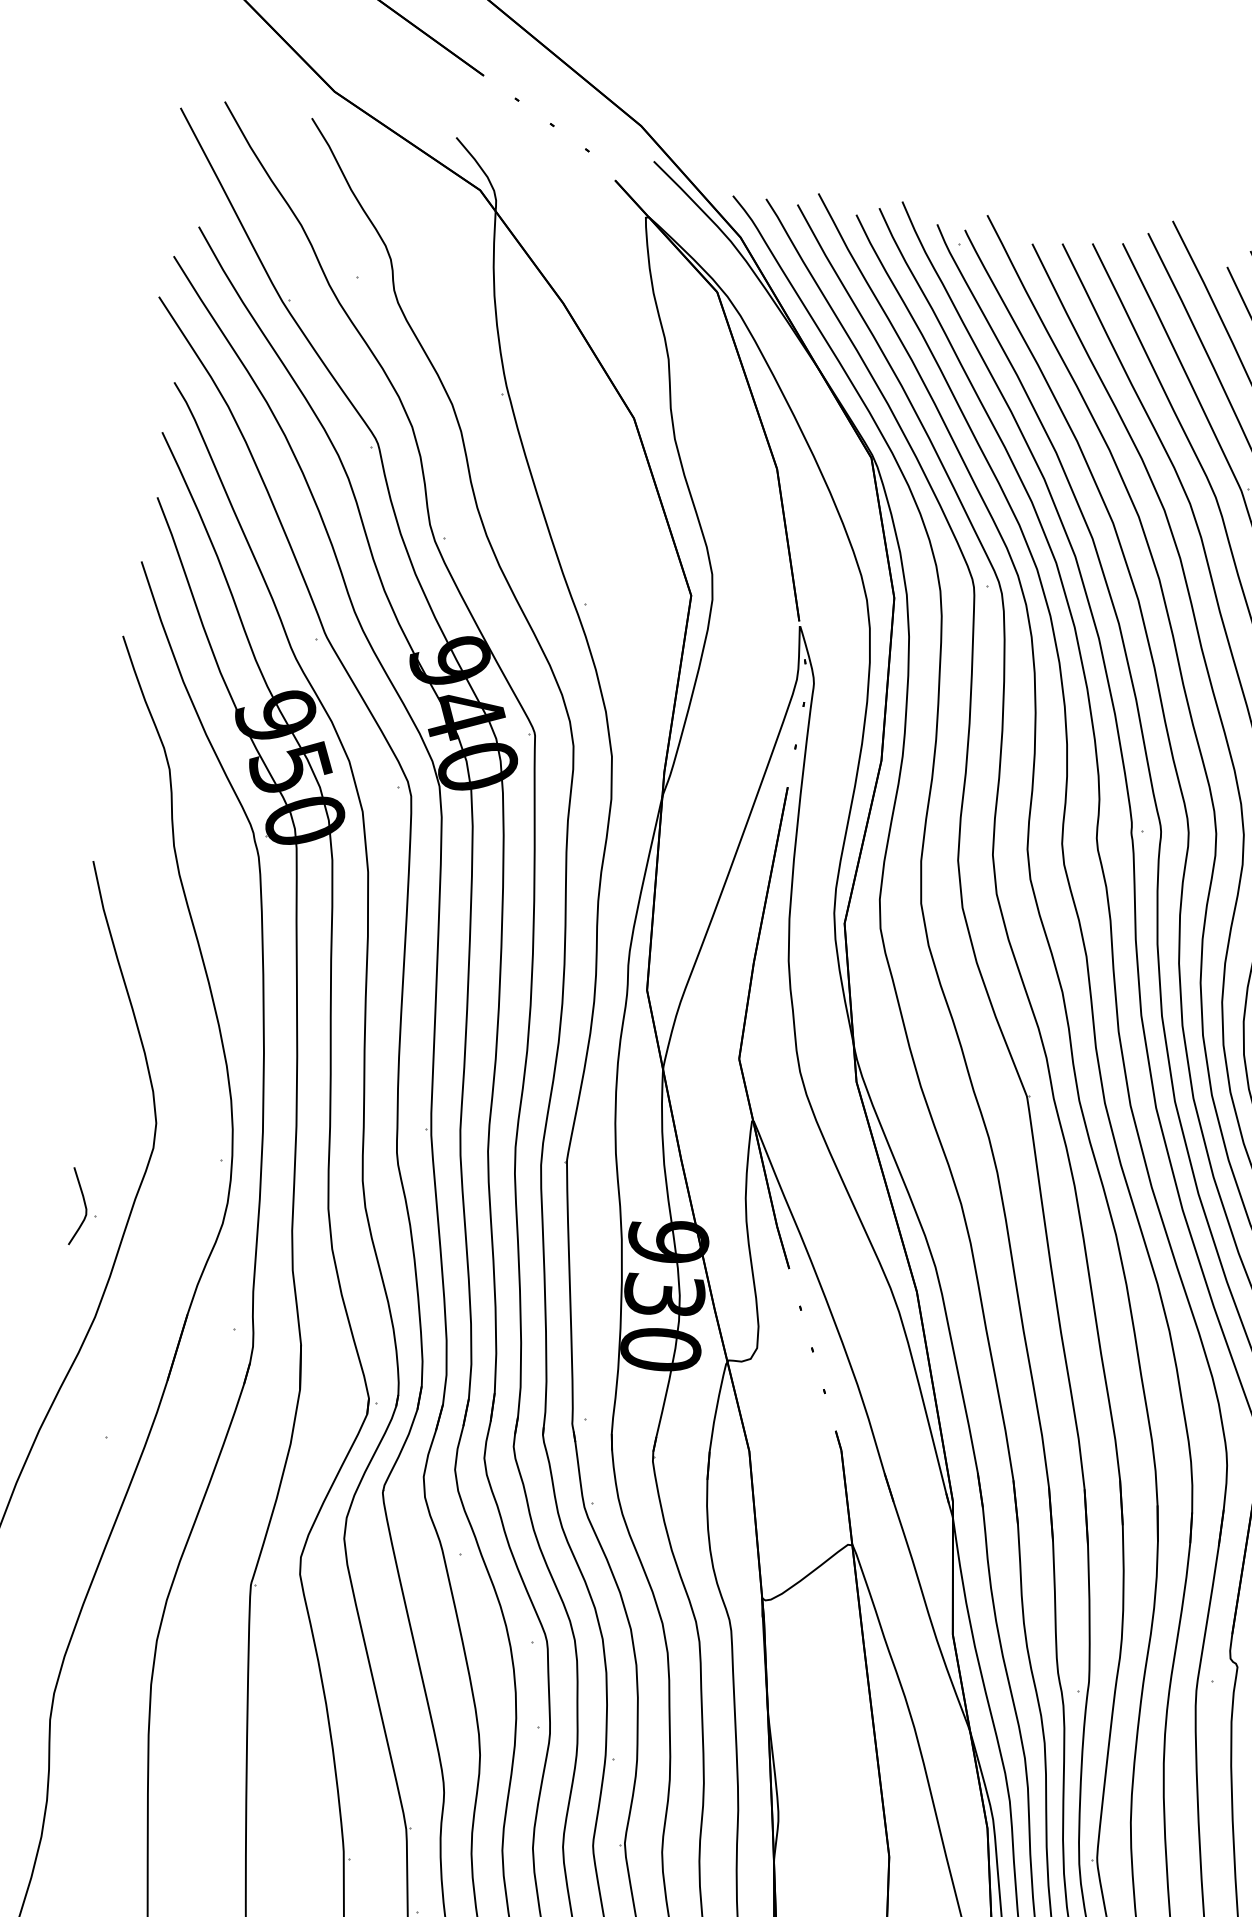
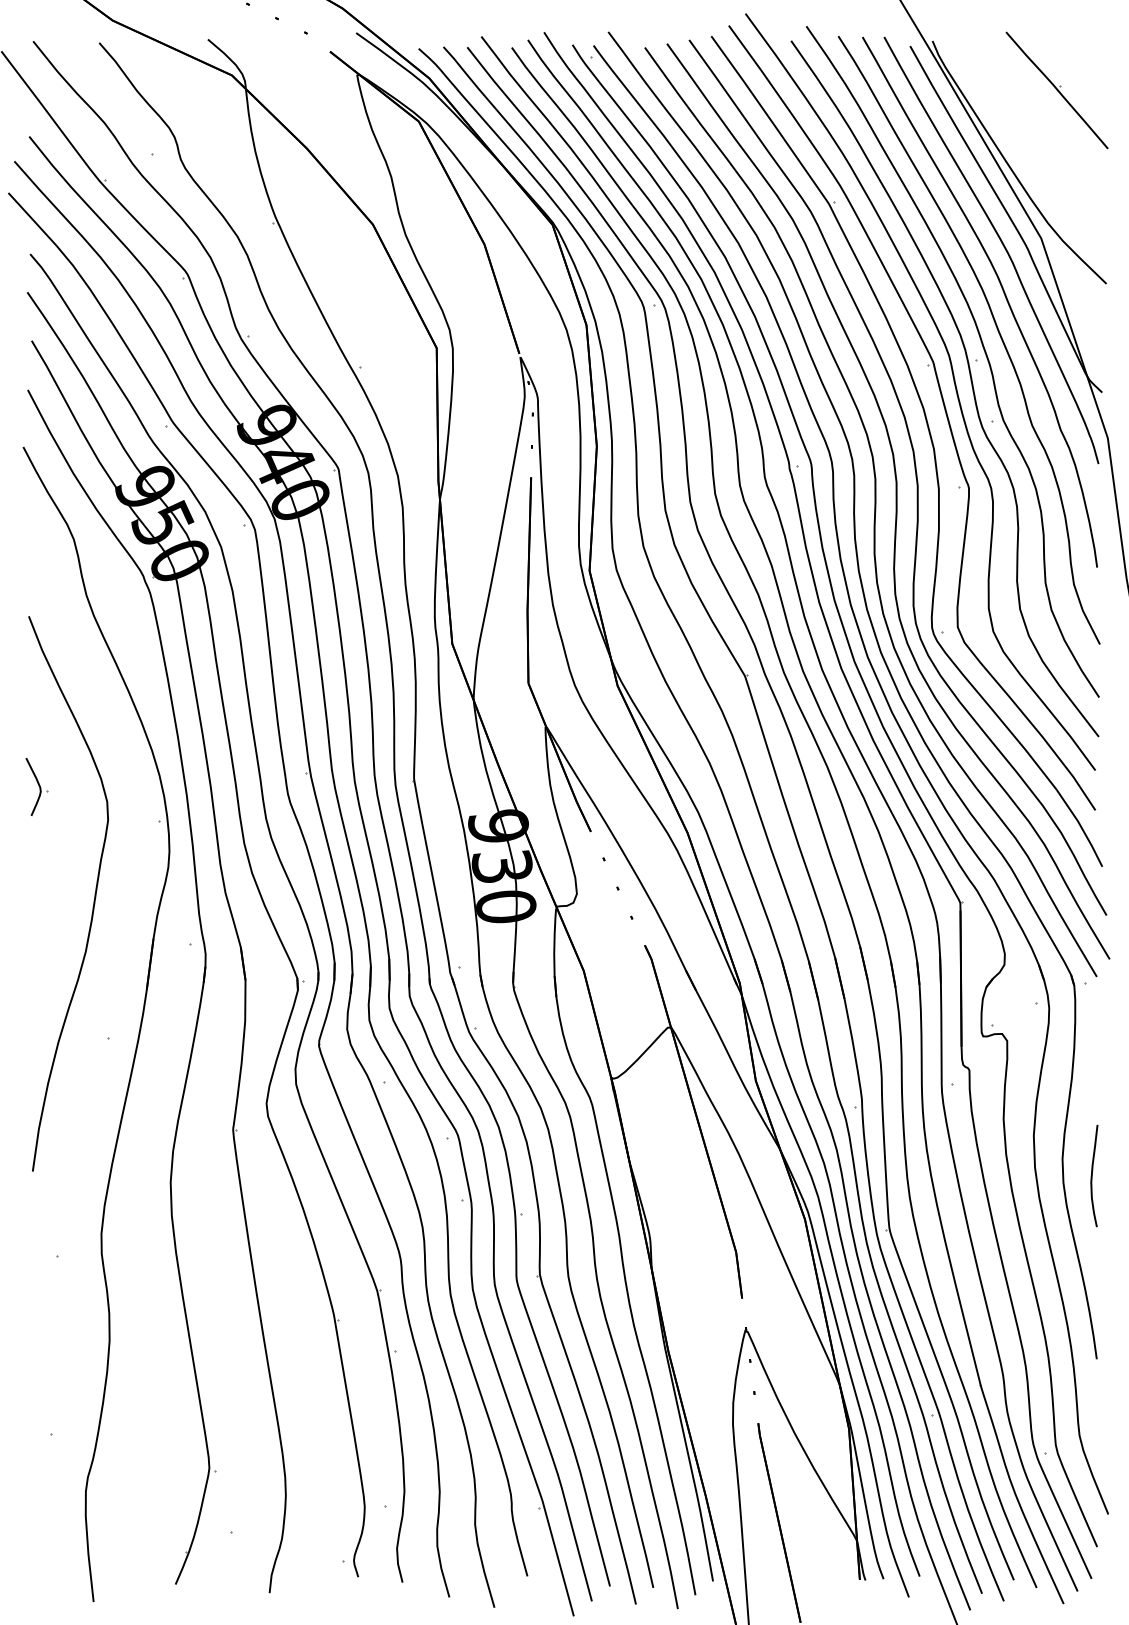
part: (81, 1207) -> (36, 786), moved

